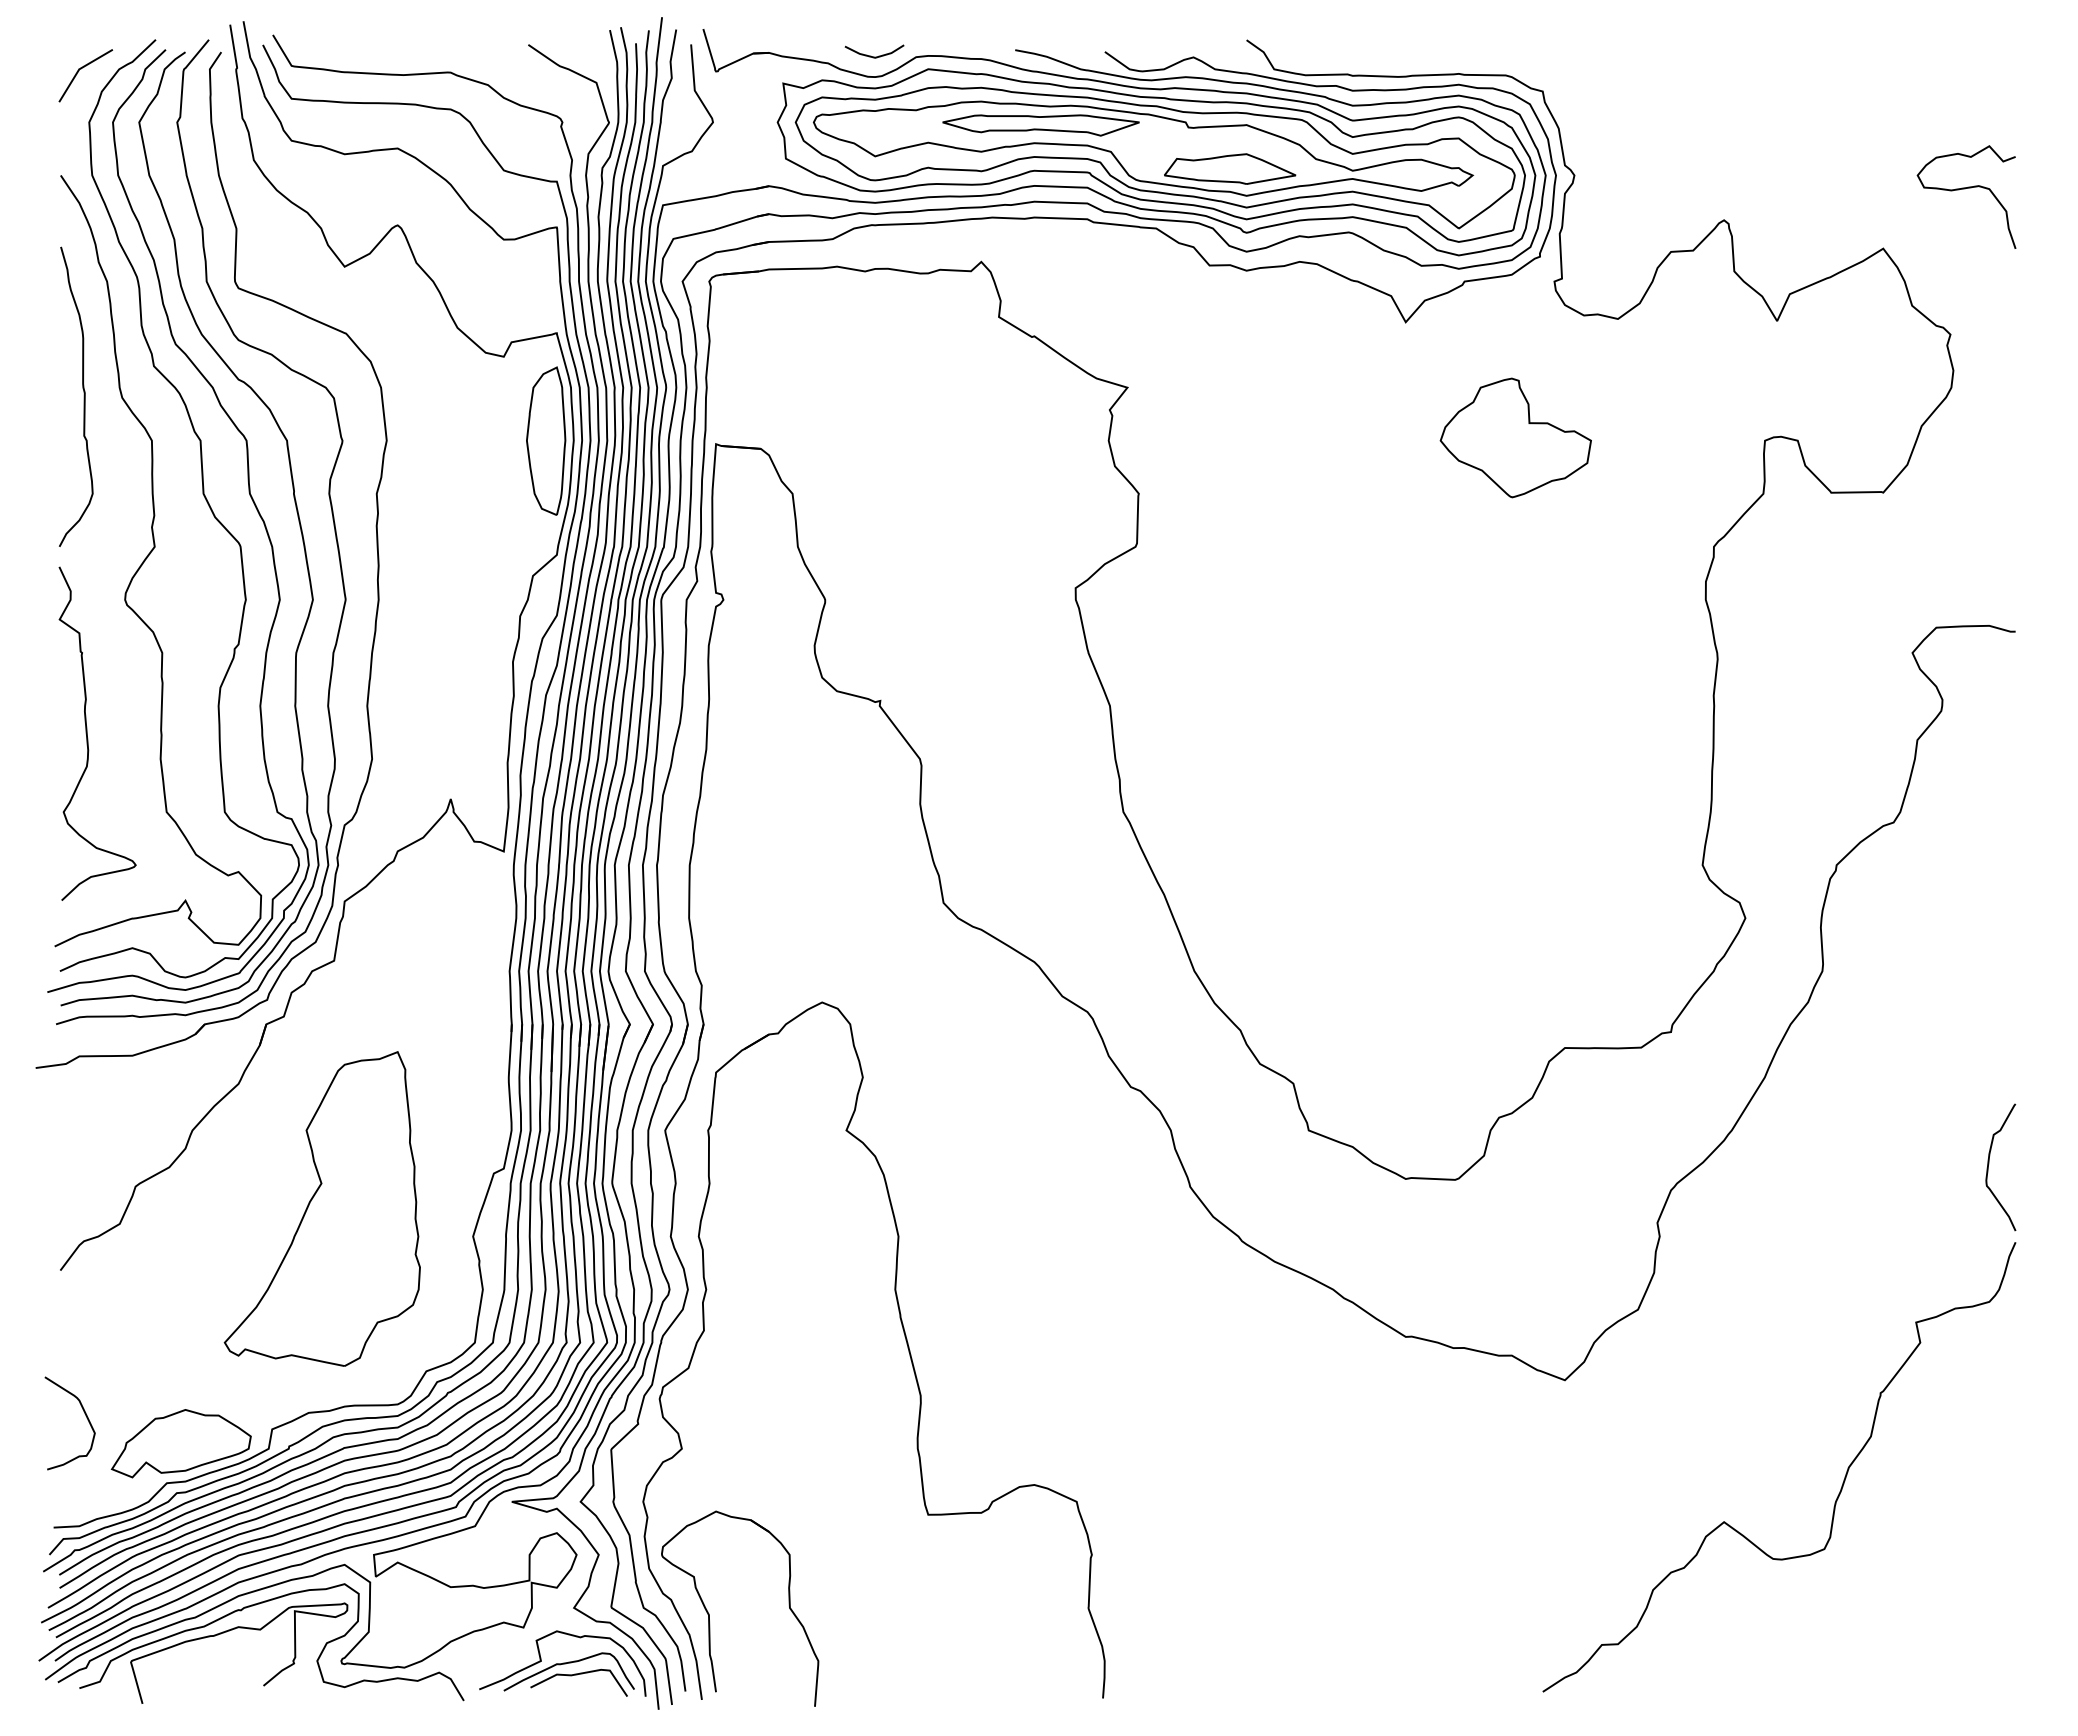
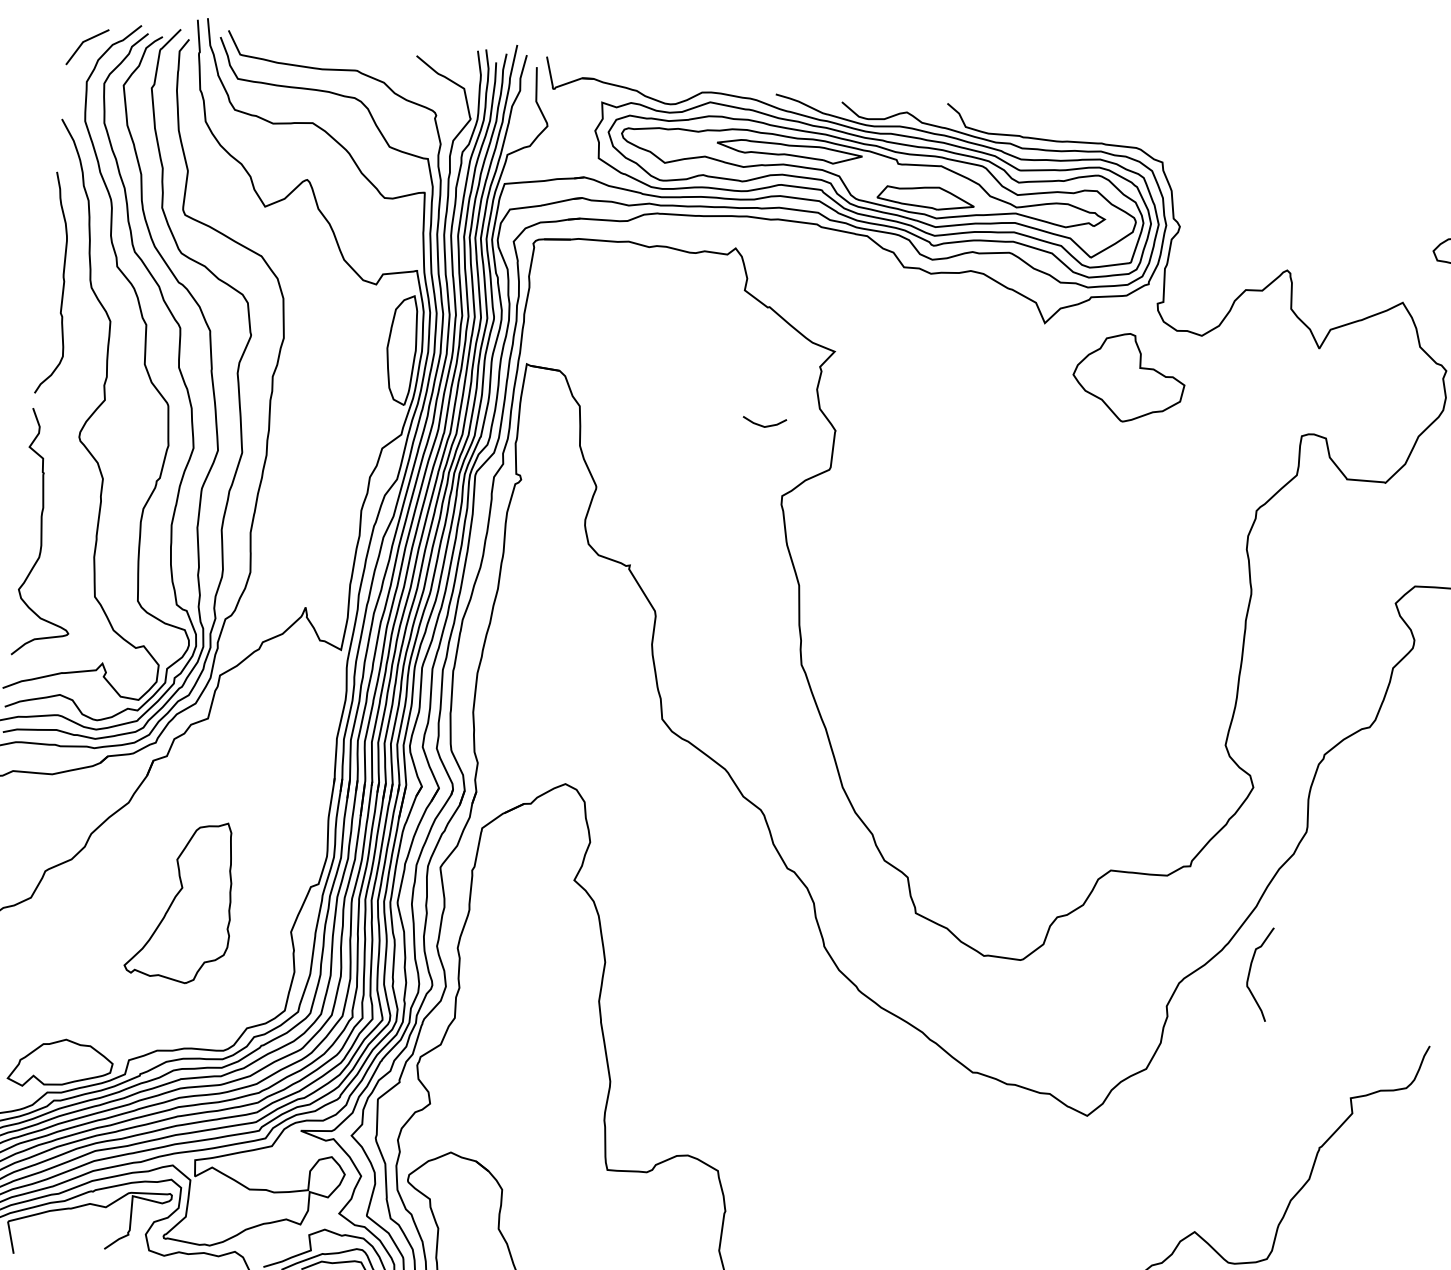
line: (871, 55) -> (762, 425), moved
part: (1515, 437) -> (1128, 377), moved
curve: (1989, 1164) -> (1250, 970), moved
part: (321, 1208) -> (181, 900), size x0.7

